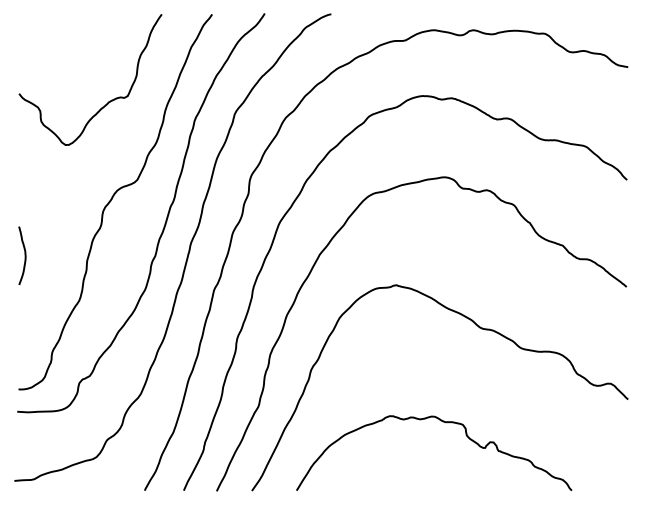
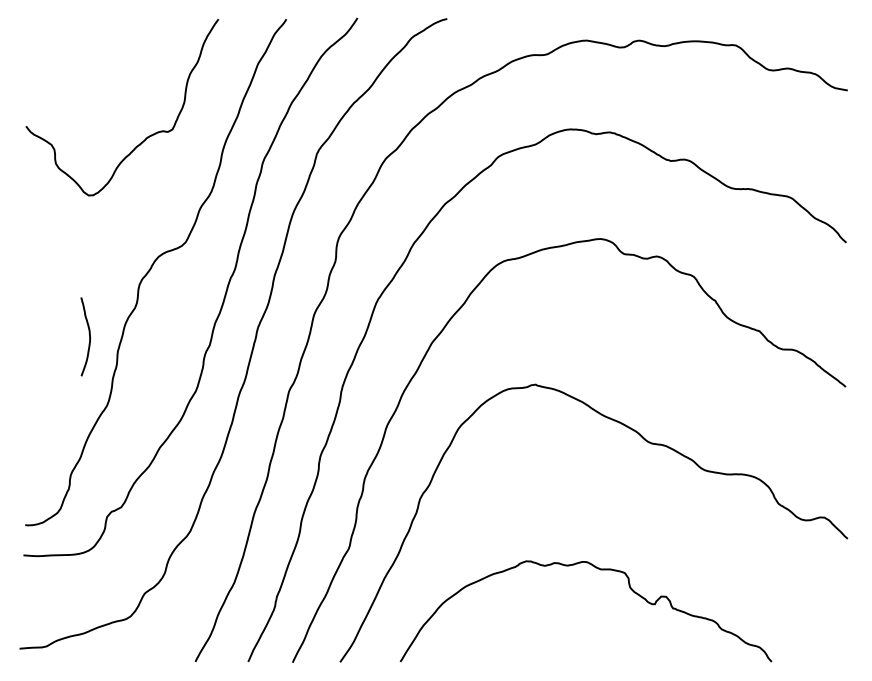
curve: (24, 255) -> (88, 336), moved

